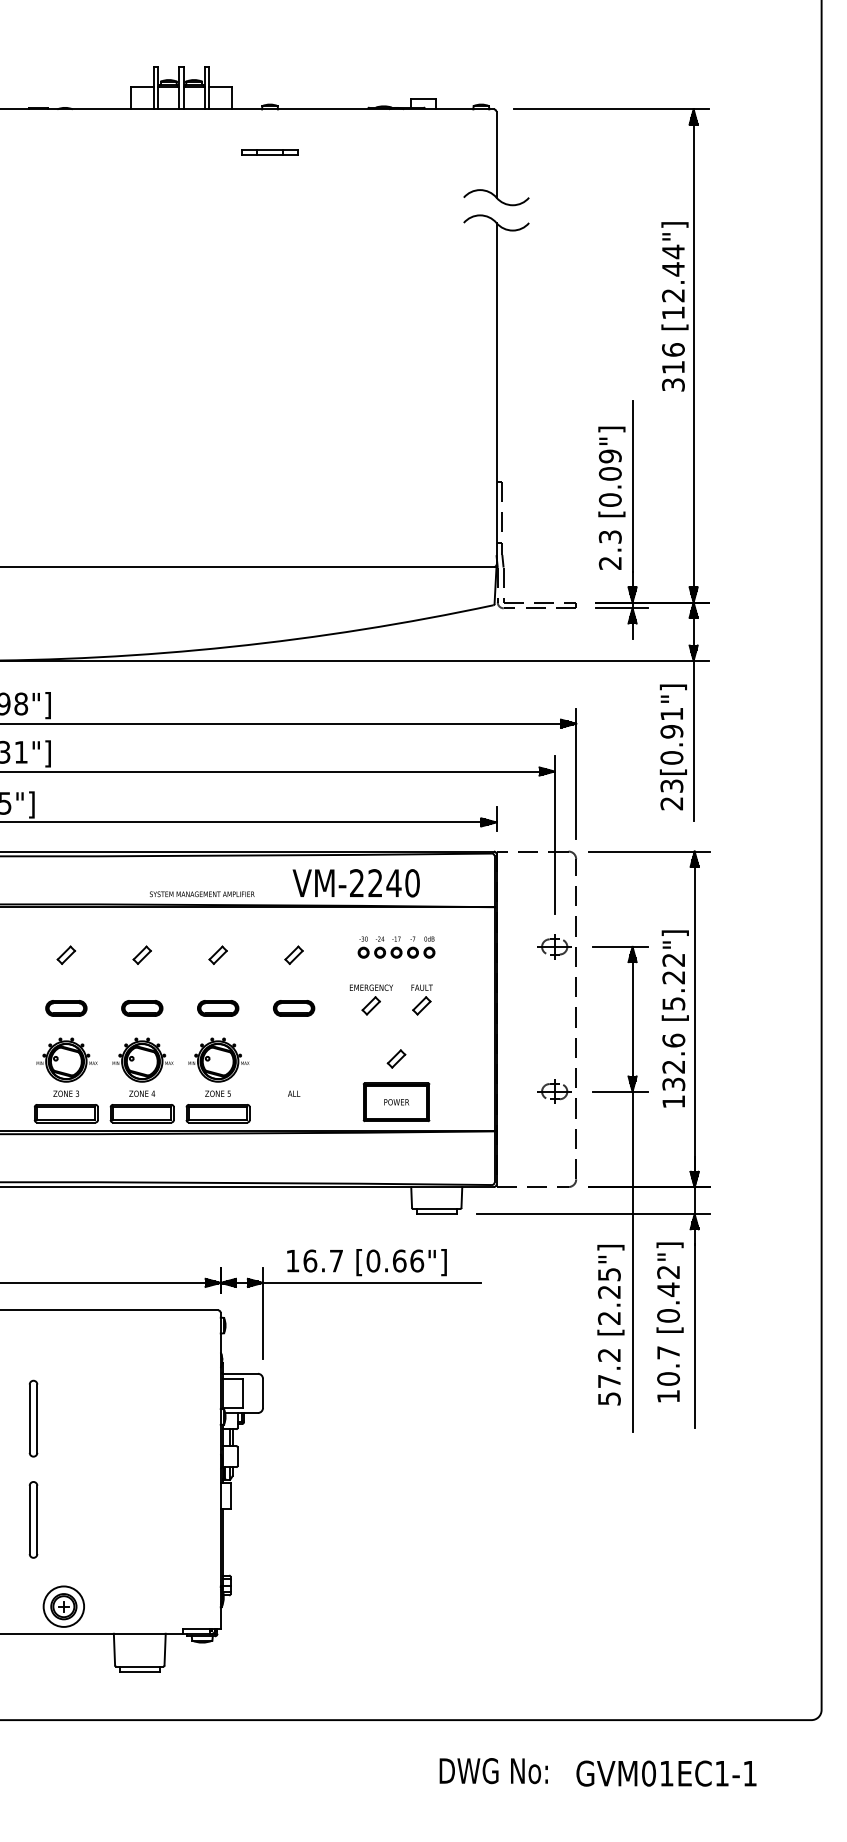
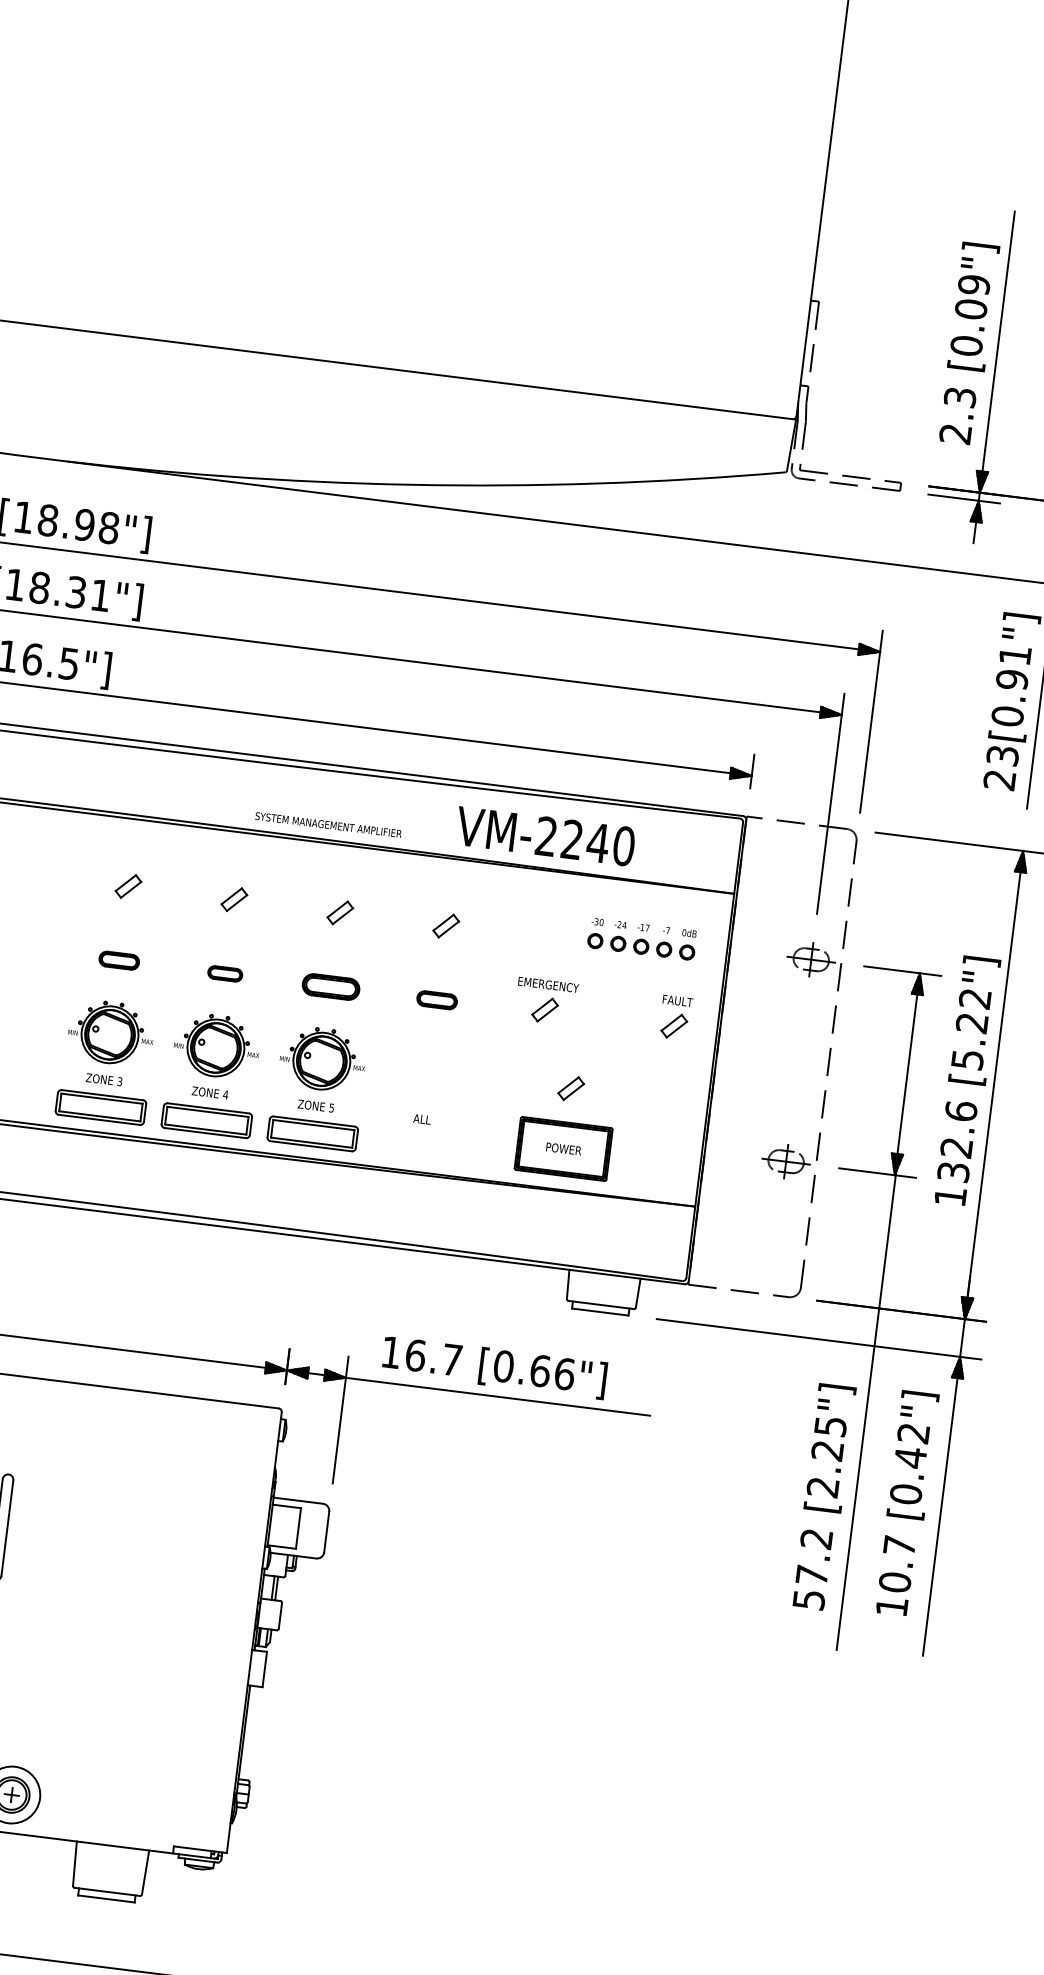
part: (396, 947) -> (642, 939), moved
part: (421, 999) -> (674, 1017), moved
part: (66, 1008) -> (119, 960), size x0.7
part: (142, 1008) -> (225, 973), size x0.6
part: (294, 1008) -> (437, 1000), size x0.7

